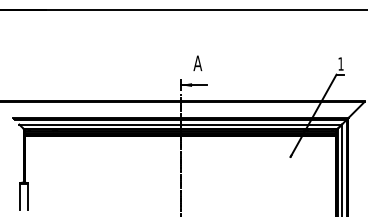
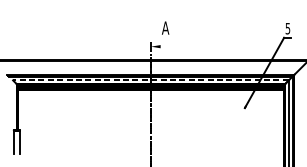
text: (340, 63) -> (287, 28), 1 -> 5
line: (193, 85) -> (161, 47), removed
line: (180, 124) -> (150, 80), solid -> dashed

